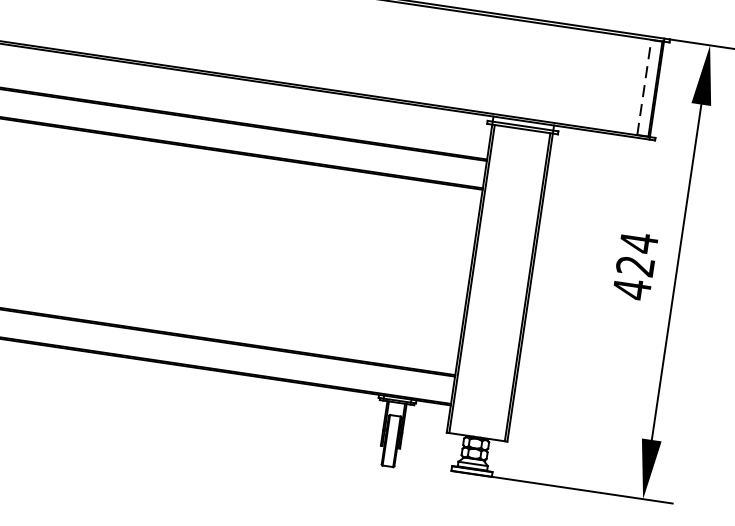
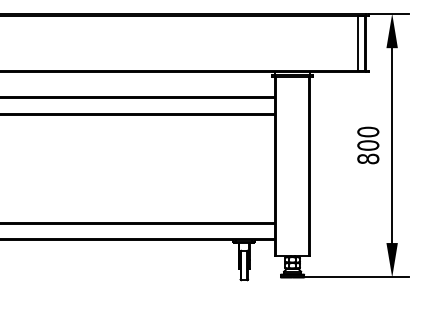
line: (644, 87) -> (358, 43), dashed -> solid
text: (635, 266) -> (368, 145), 424 -> 800

